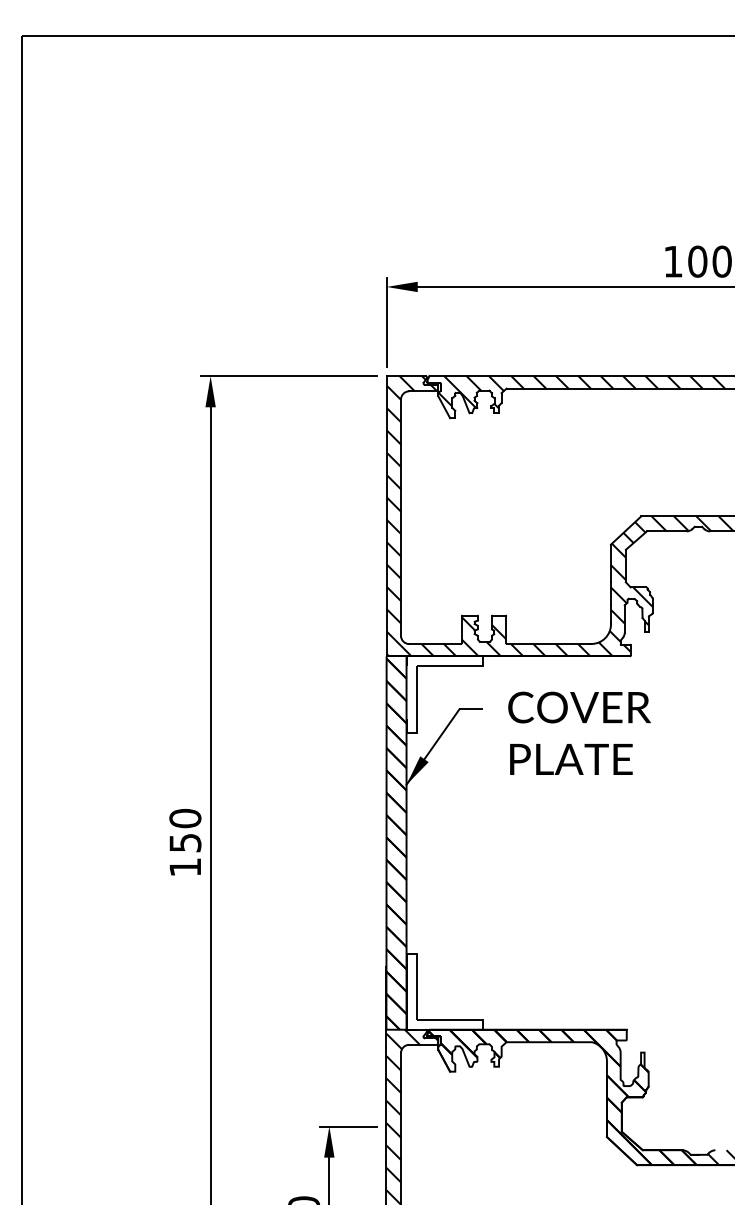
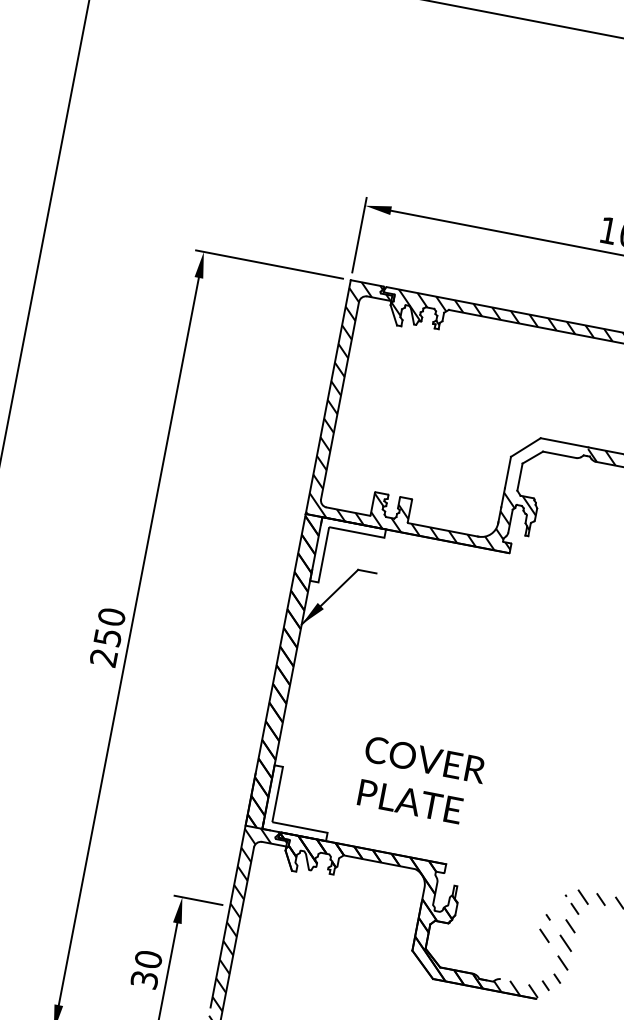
hatch: (654, 548) -> (546, 467), removed
text: (579, 732) -> (421, 780), moved
text: (184, 867) -> (103, 657), 150 -> 250

